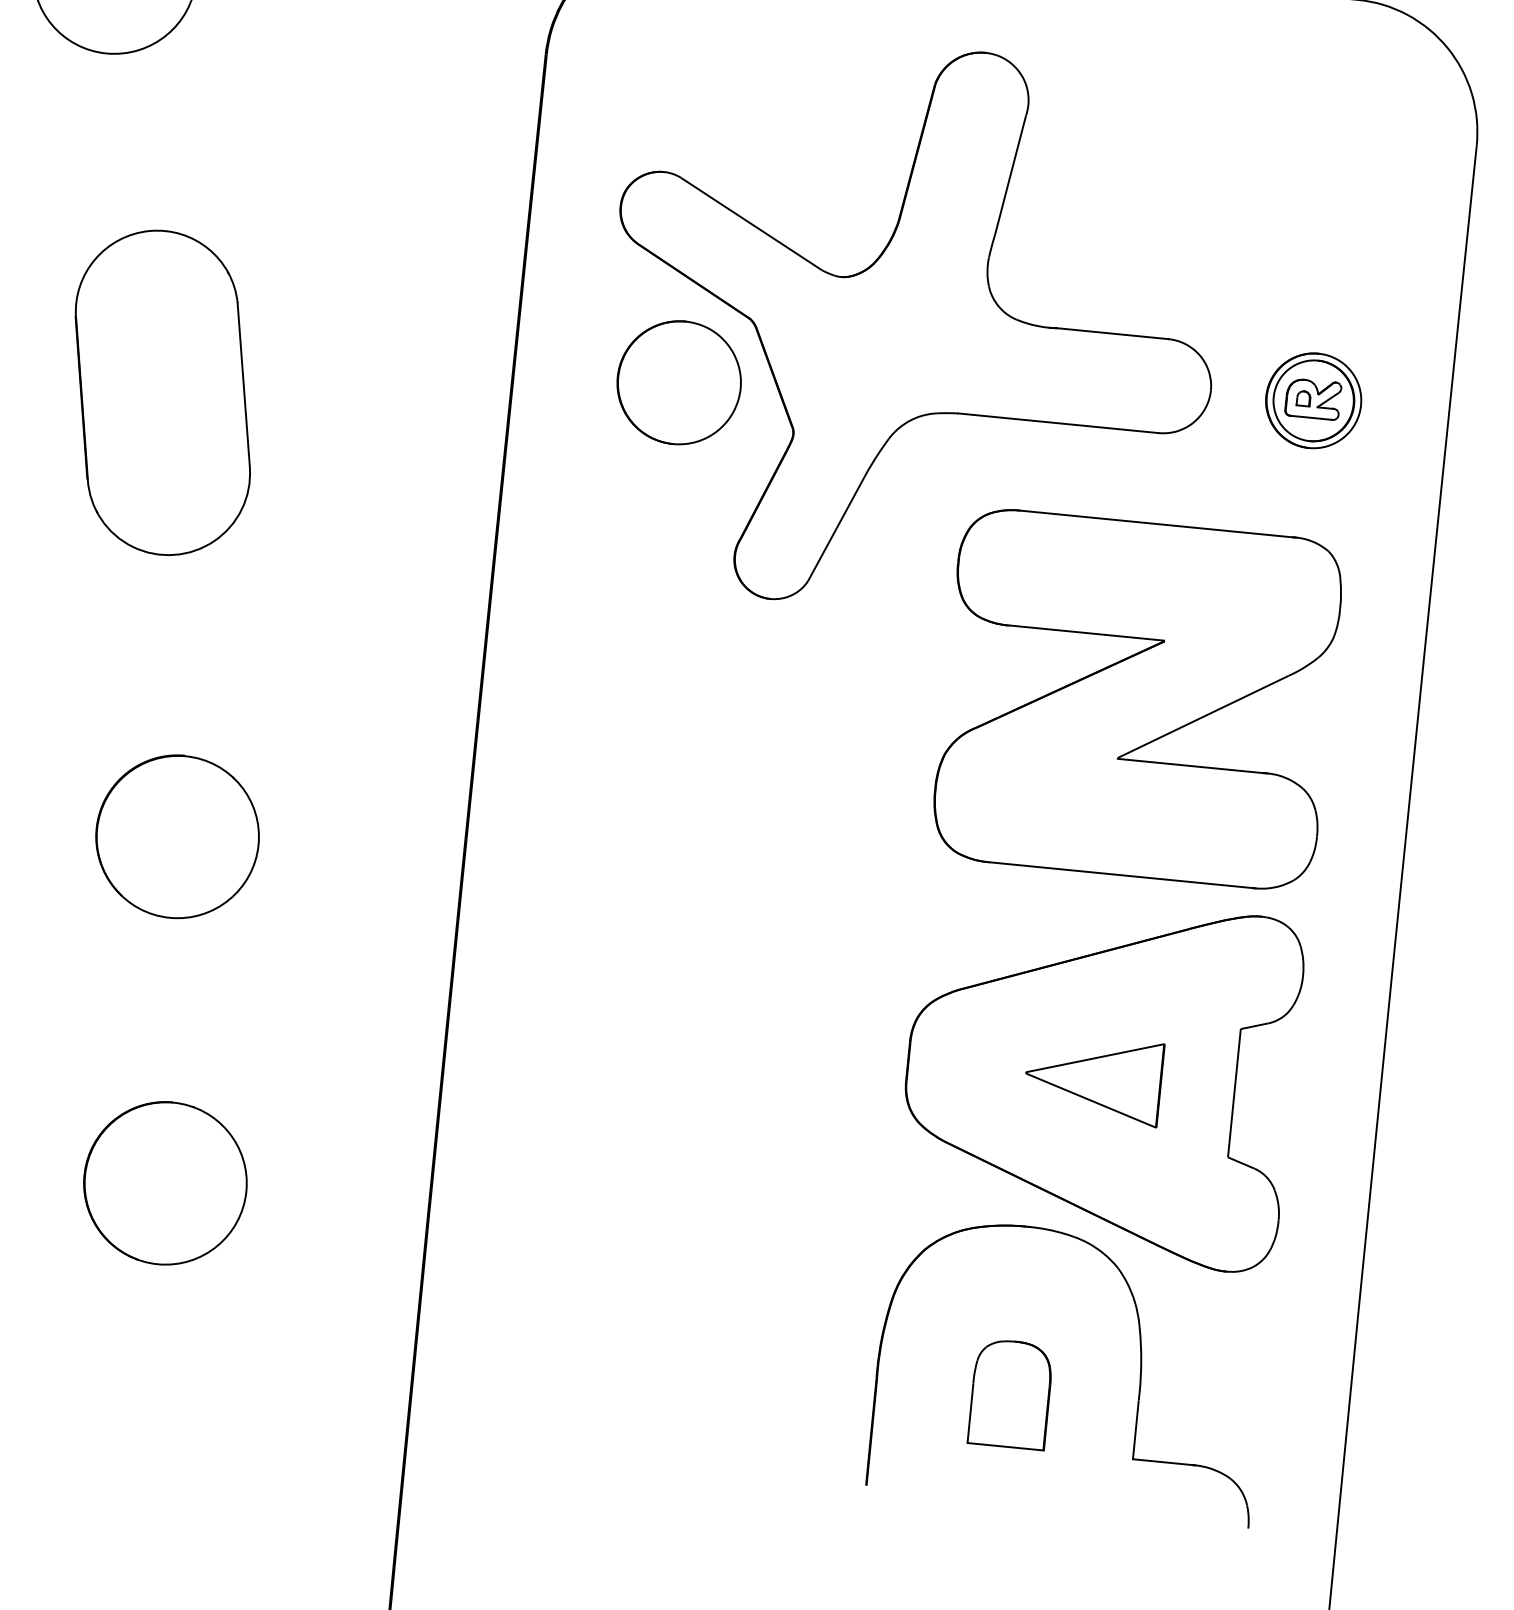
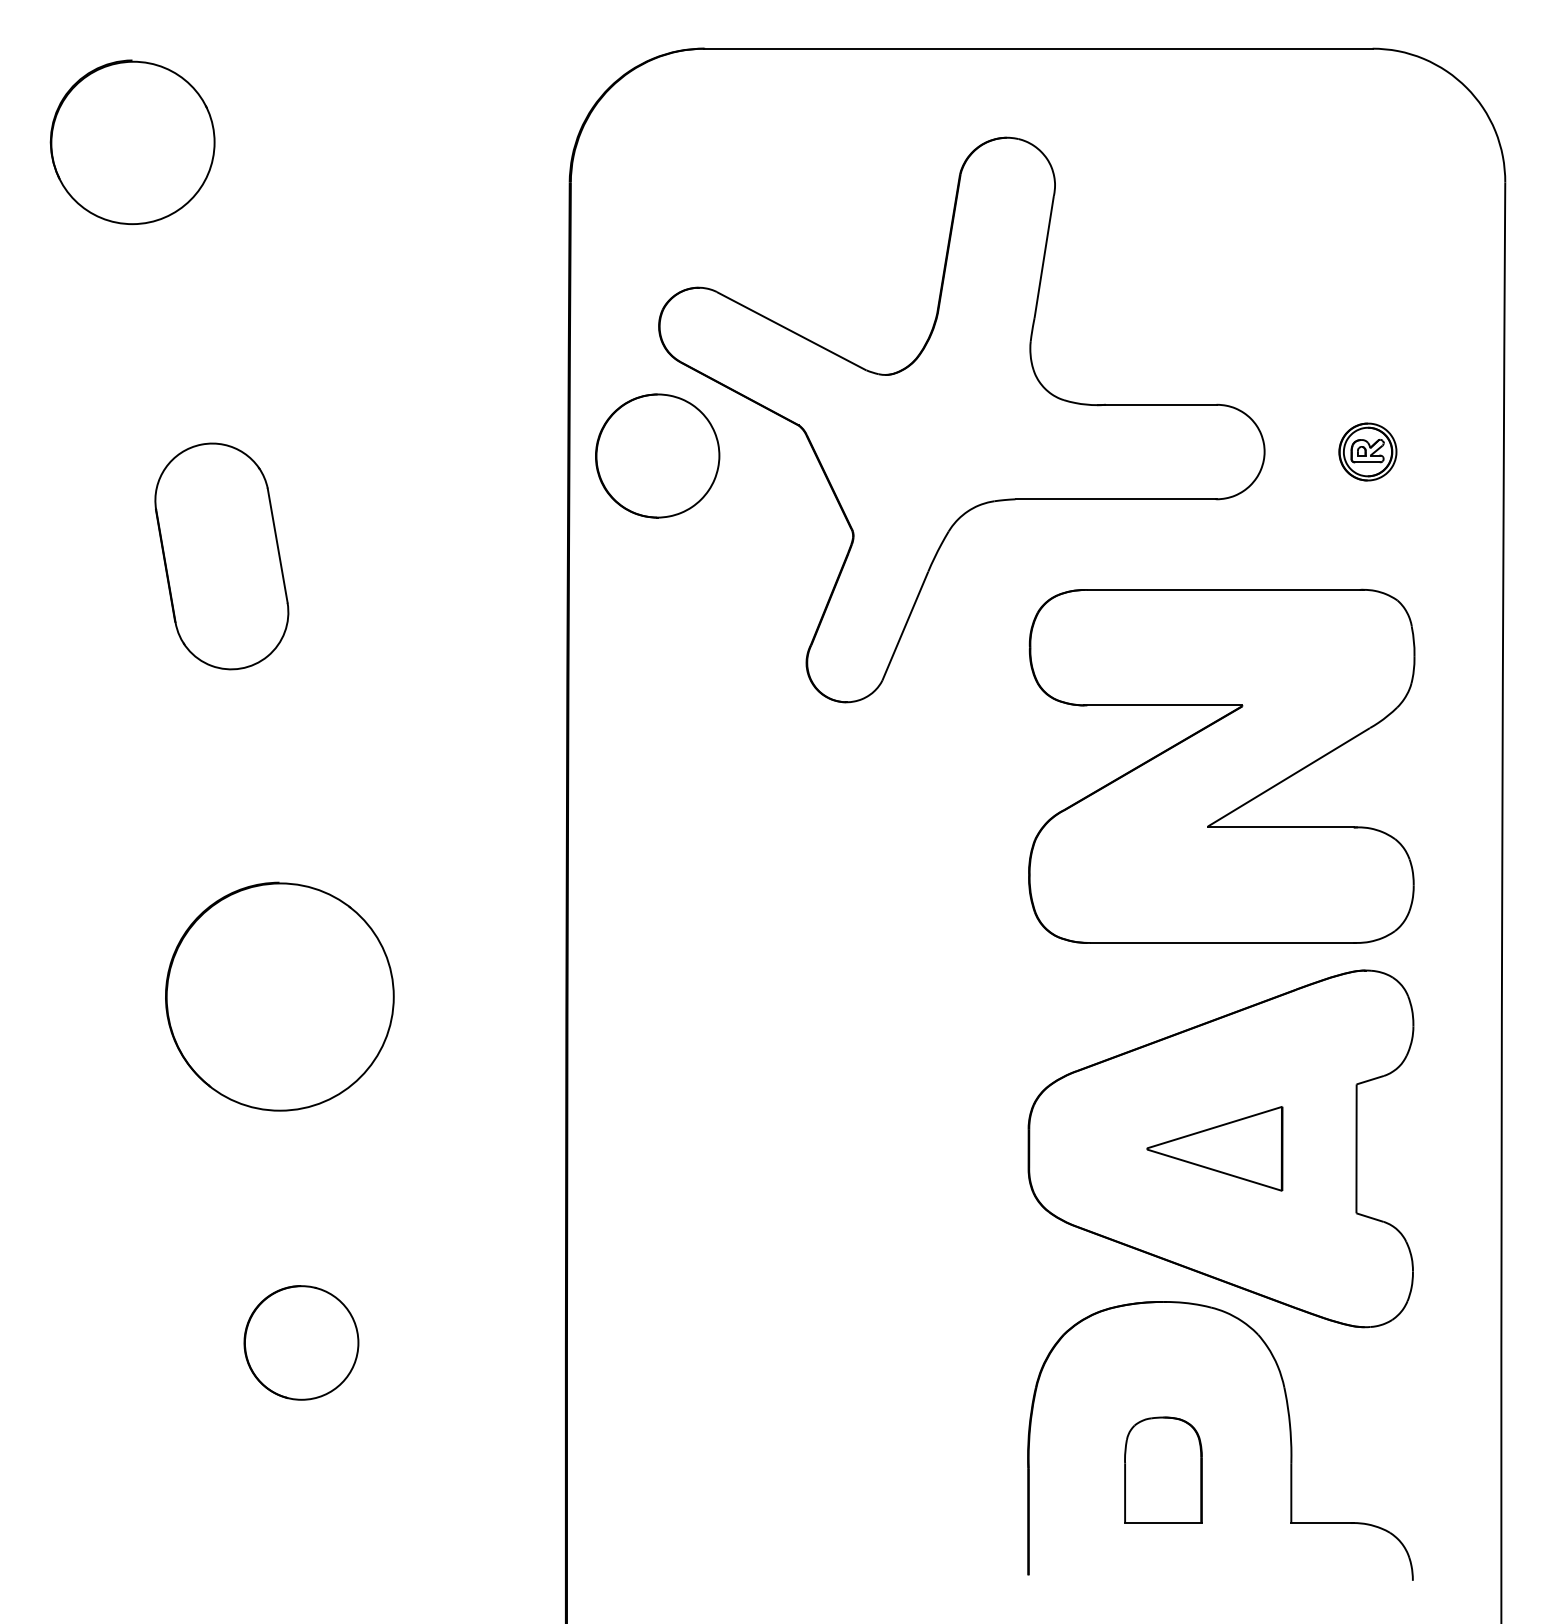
part: (679, 382) -> (657, 455), moved
part: (162, 392) -> (221, 556), size x0.7
part: (1313, 400) -> (1367, 451), size x0.6
part: (177, 836) -> (279, 996), size x1.4
part: (165, 1182) -> (301, 1342), size x0.7

